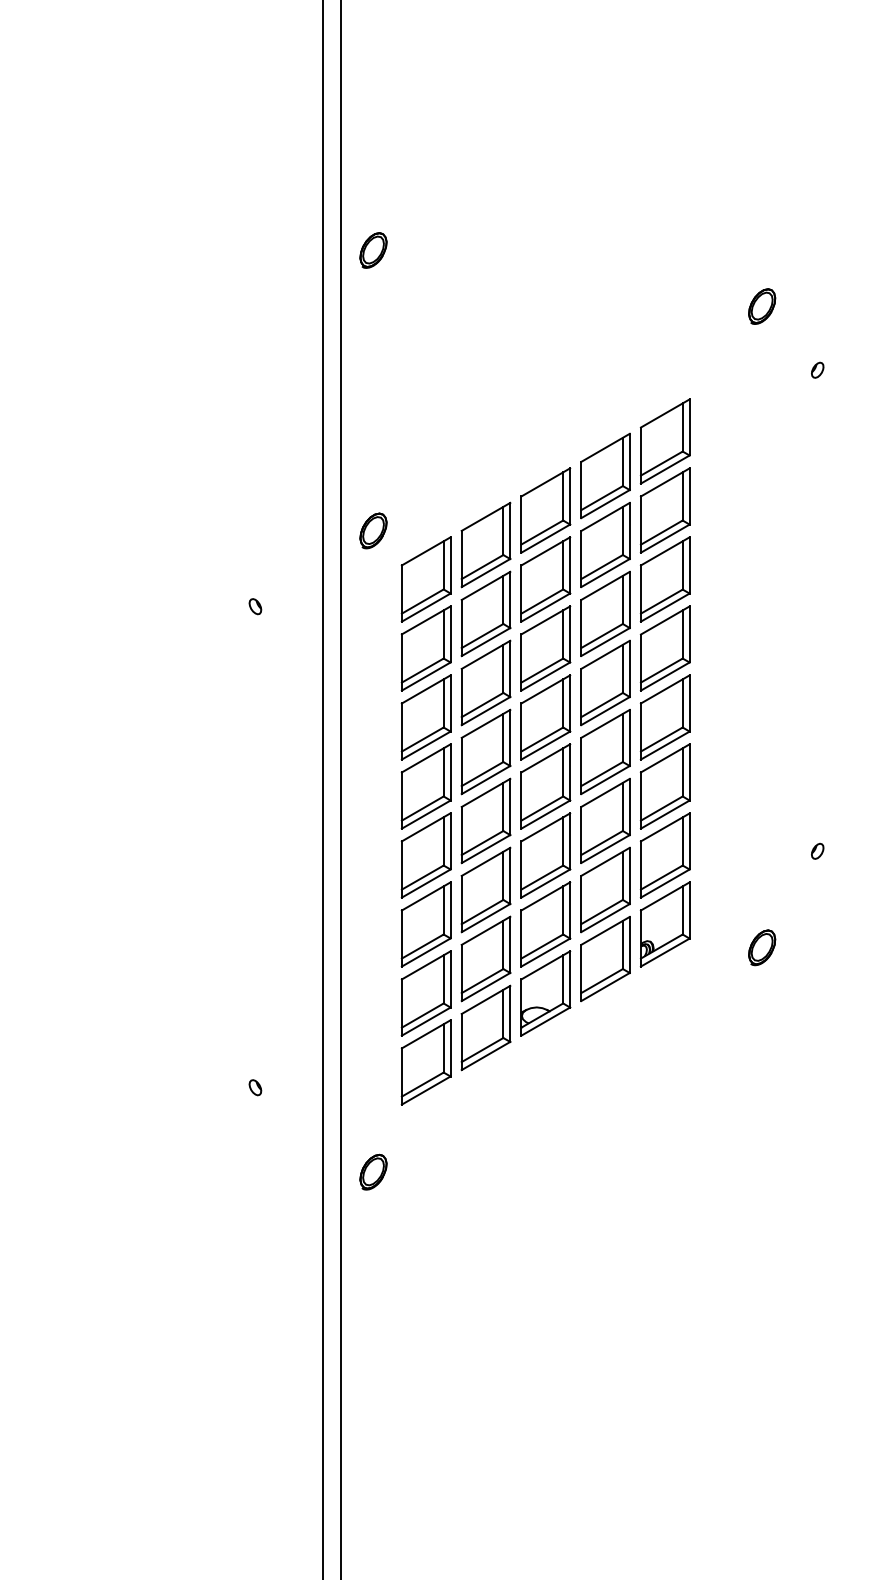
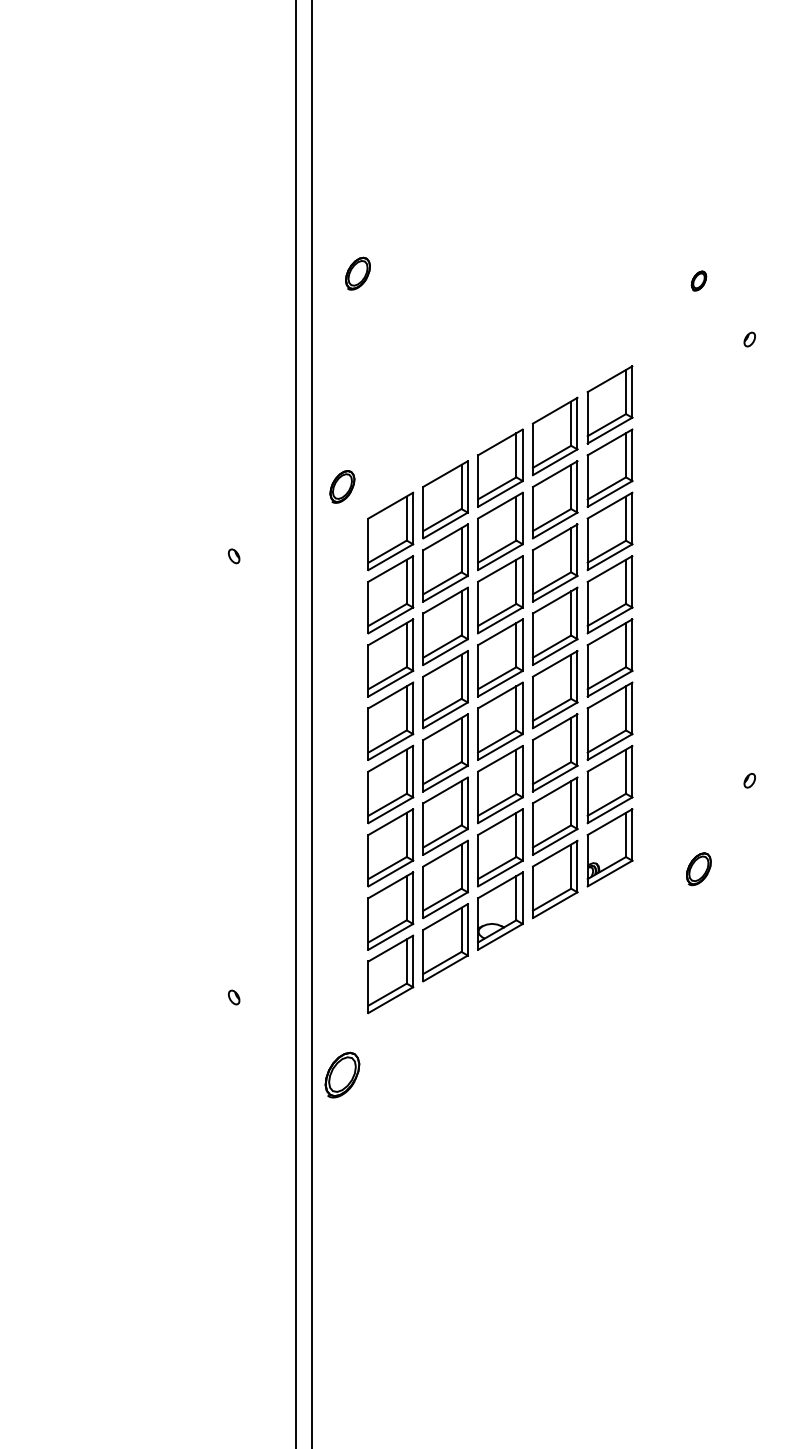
part: (373, 250) -> (358, 273), moved
part: (762, 306) -> (699, 281), size x0.6
part: (373, 1171) -> (342, 1074), size x1.4

